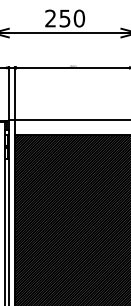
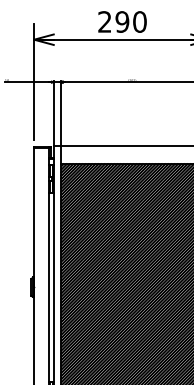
text: (65, 18) -> (122, 21), 250 -> 290

